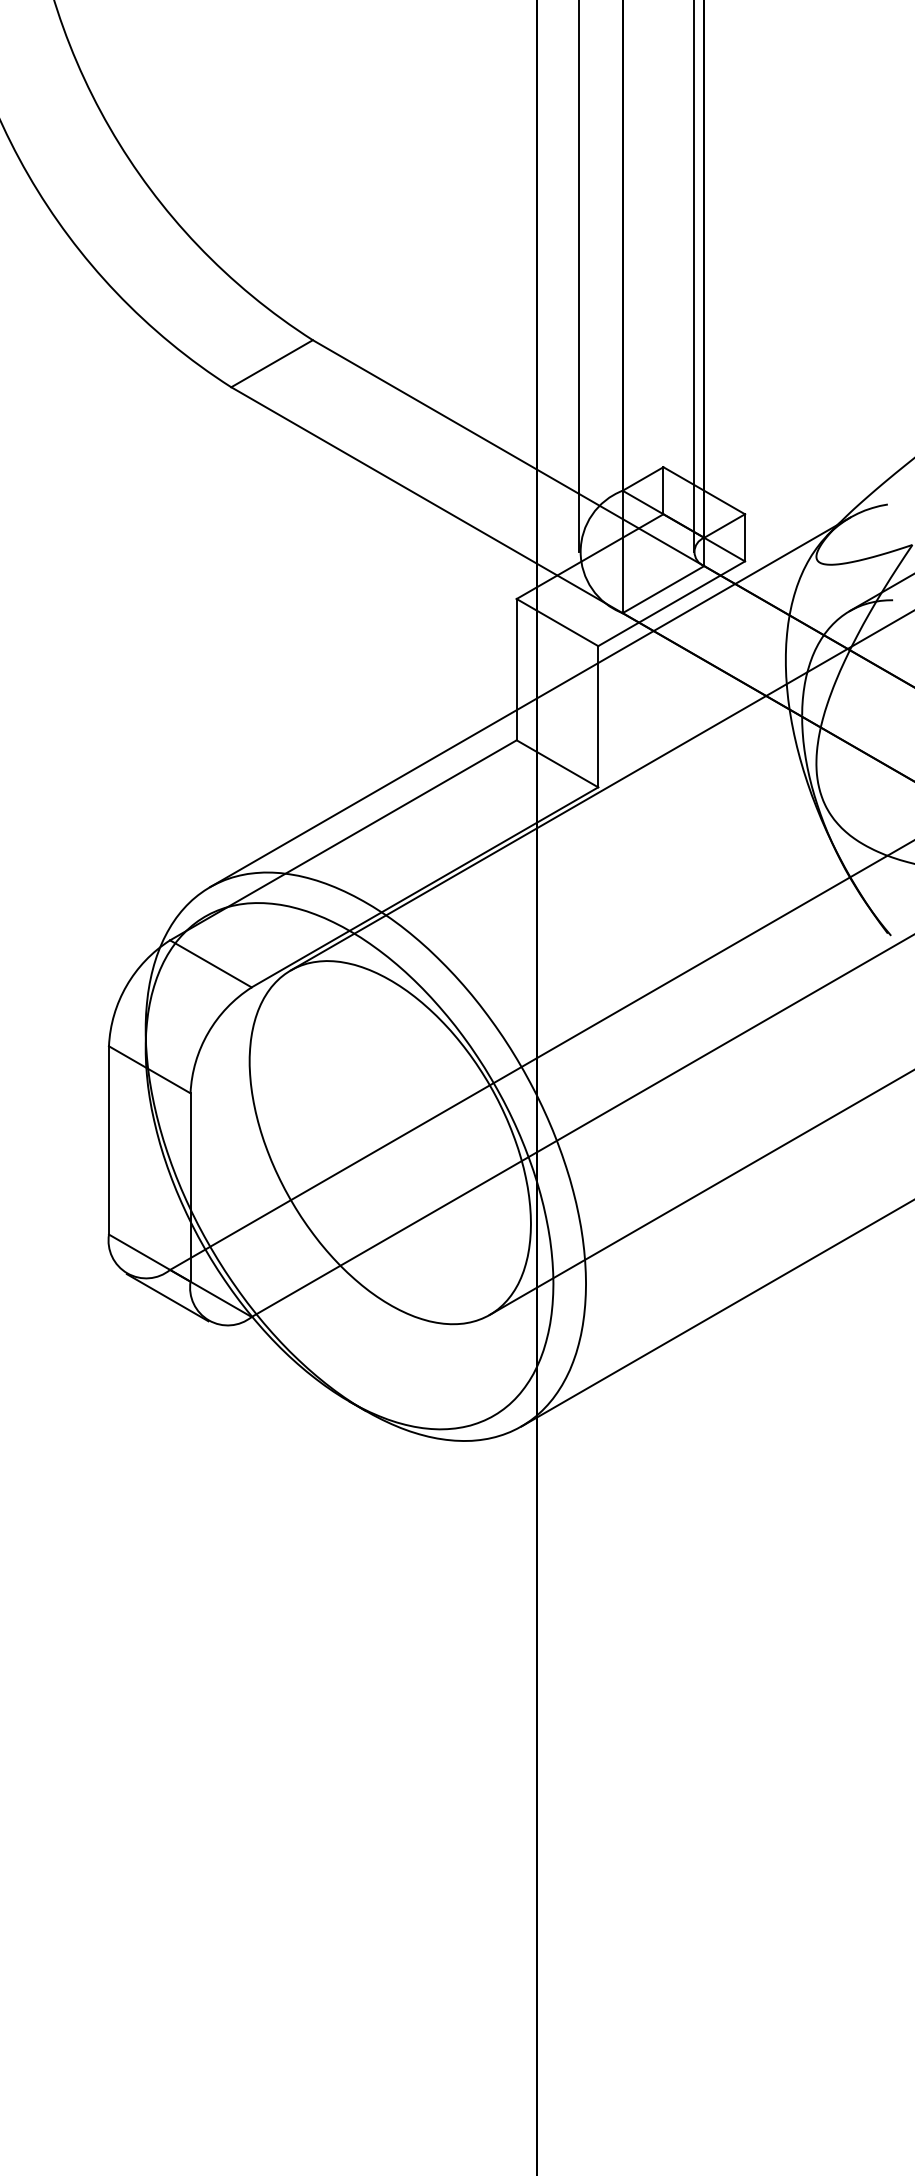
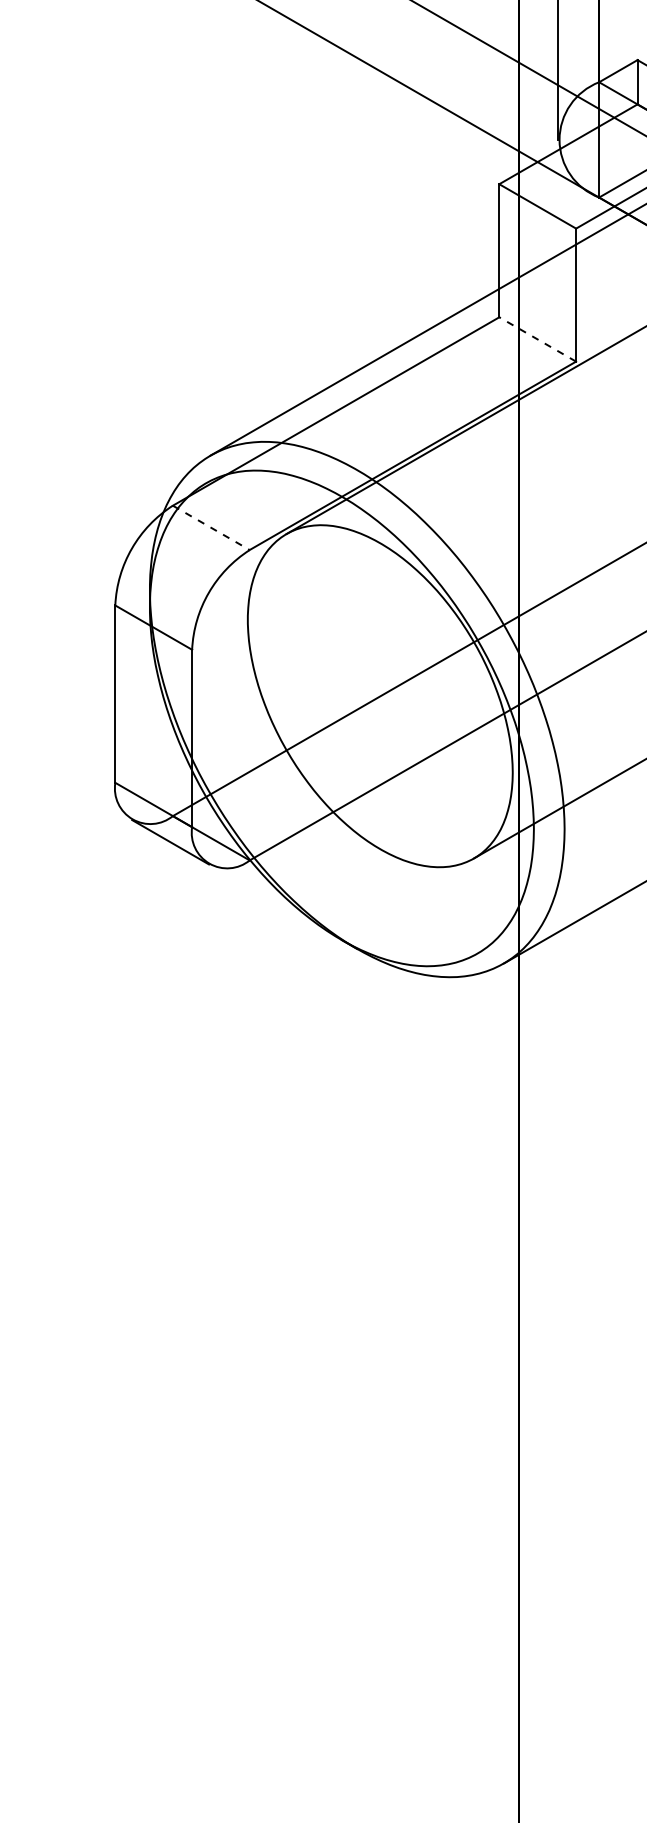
line: (557, 763) -> (537, 339), solid -> dashed
line: (211, 964) -> (211, 528), solid -> dashed

